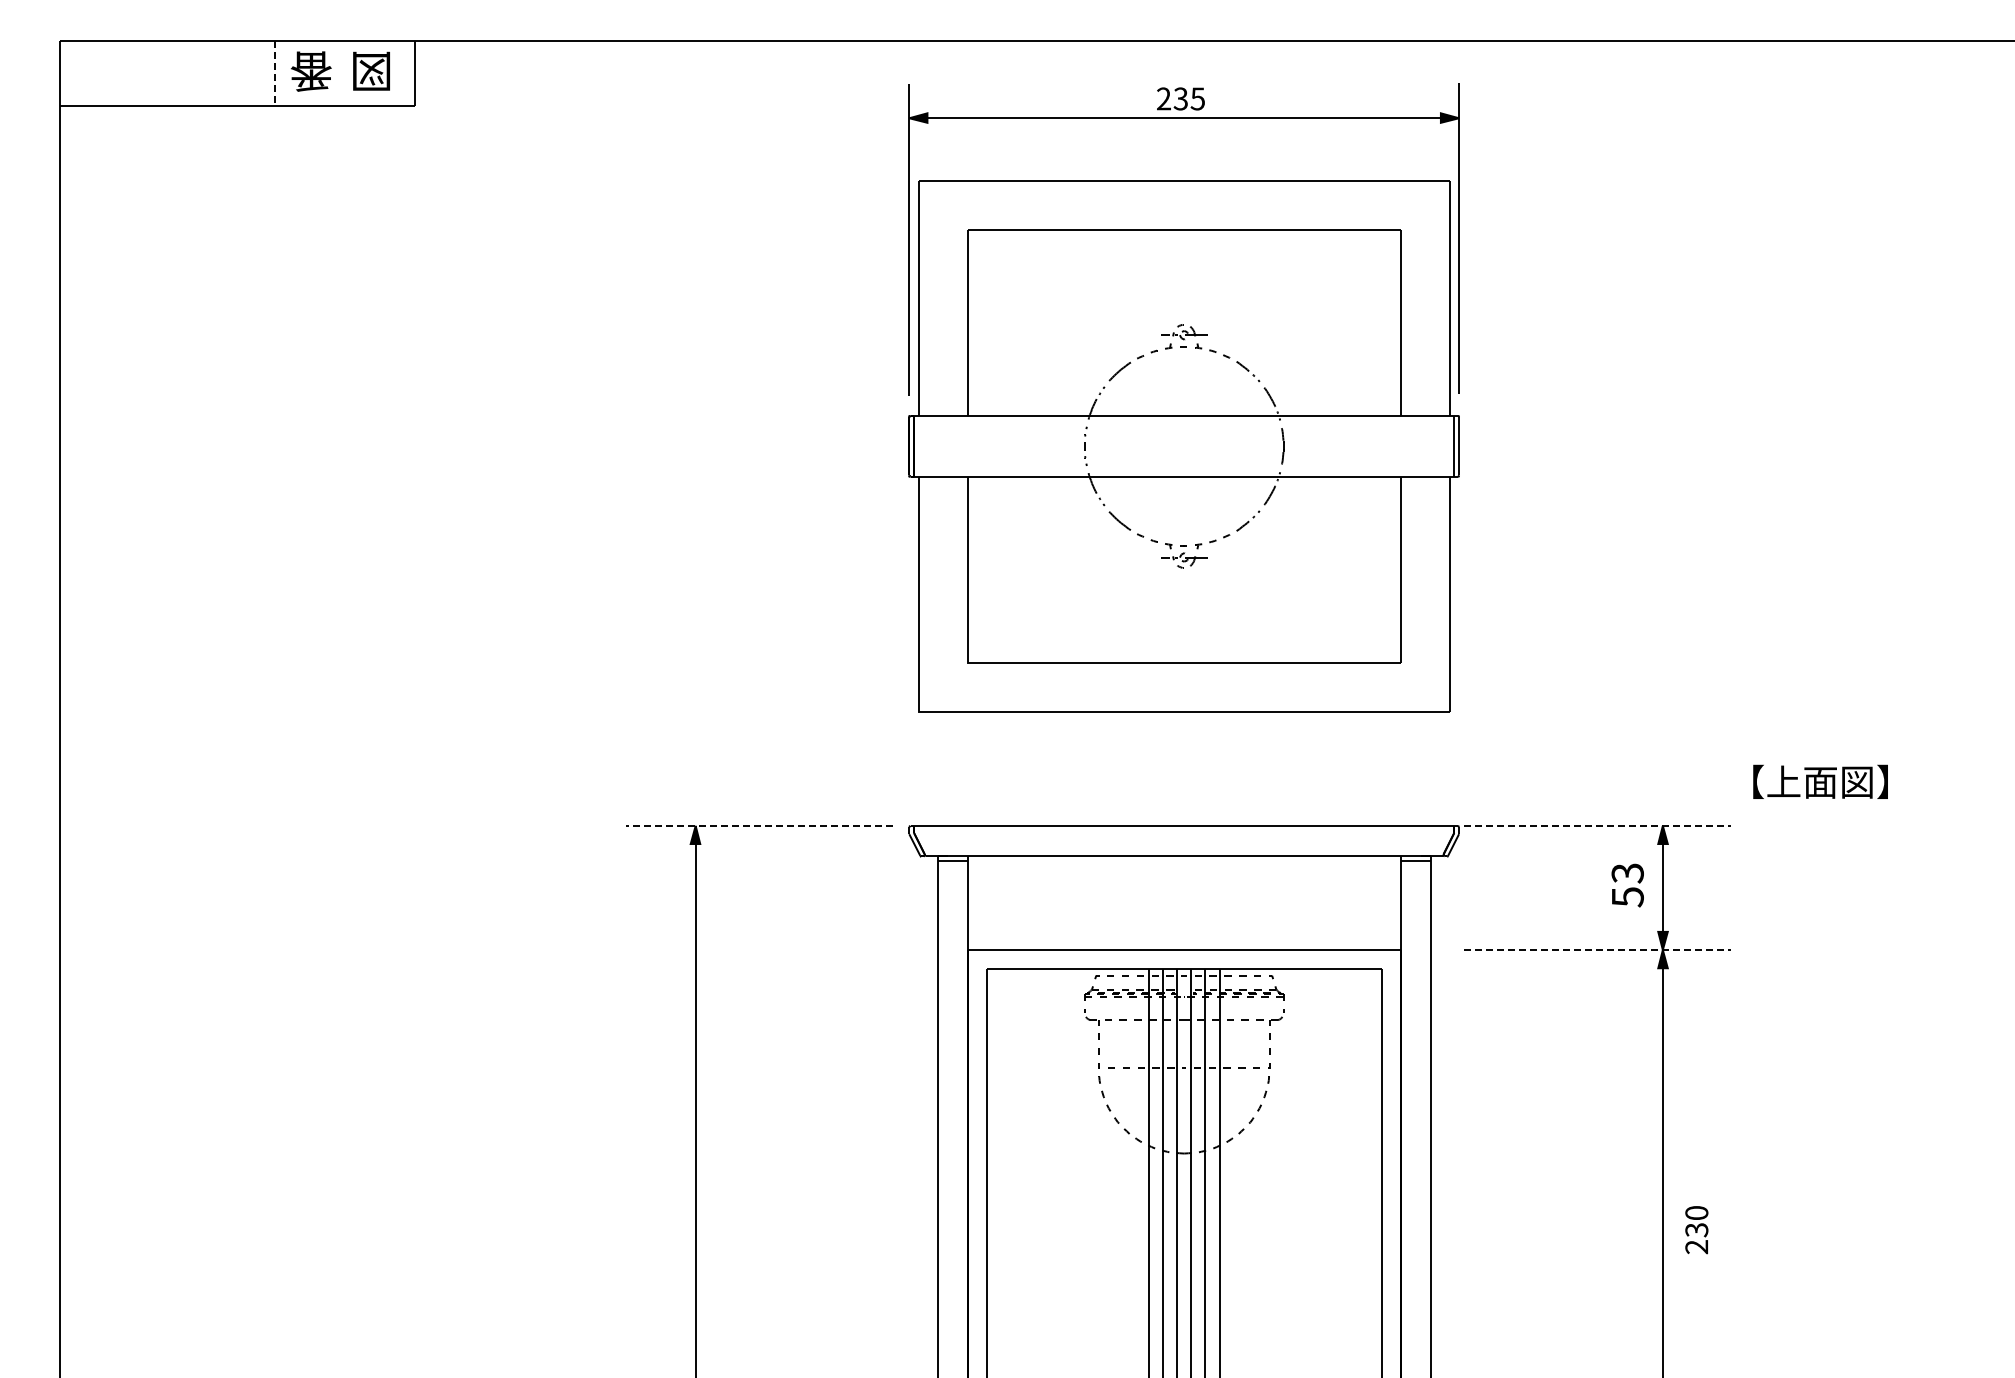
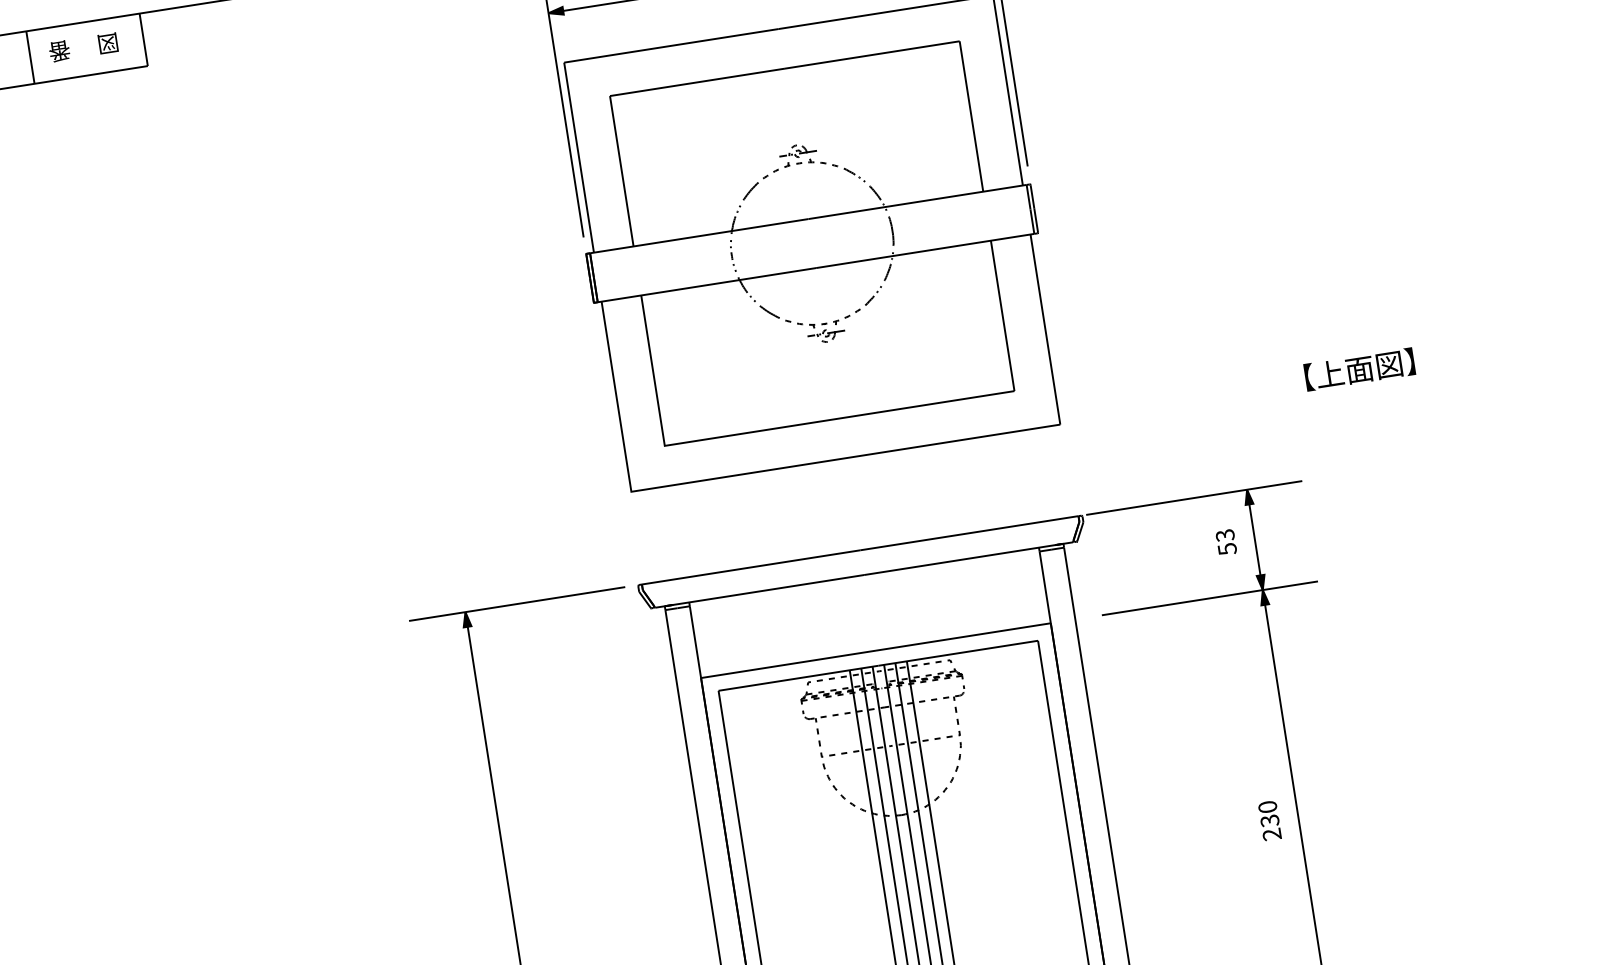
part: (311, 71) -> (59, 51), size x0.62
part: (371, 71) -> (108, 43), size x0.62
line: (275, 74) -> (30, 58), dashed -> solid
part: (1820, 781) -> (1359, 369), moved
line: (759, 825) -> (516, 603), dashed -> solid
line: (1597, 825) -> (1194, 497), dashed -> solid
part: (1627, 885) -> (1226, 542), size x0.71
line: (1597, 950) -> (1210, 598), dashed -> solid
part: (1696, 1230) -> (1269, 821), moved

